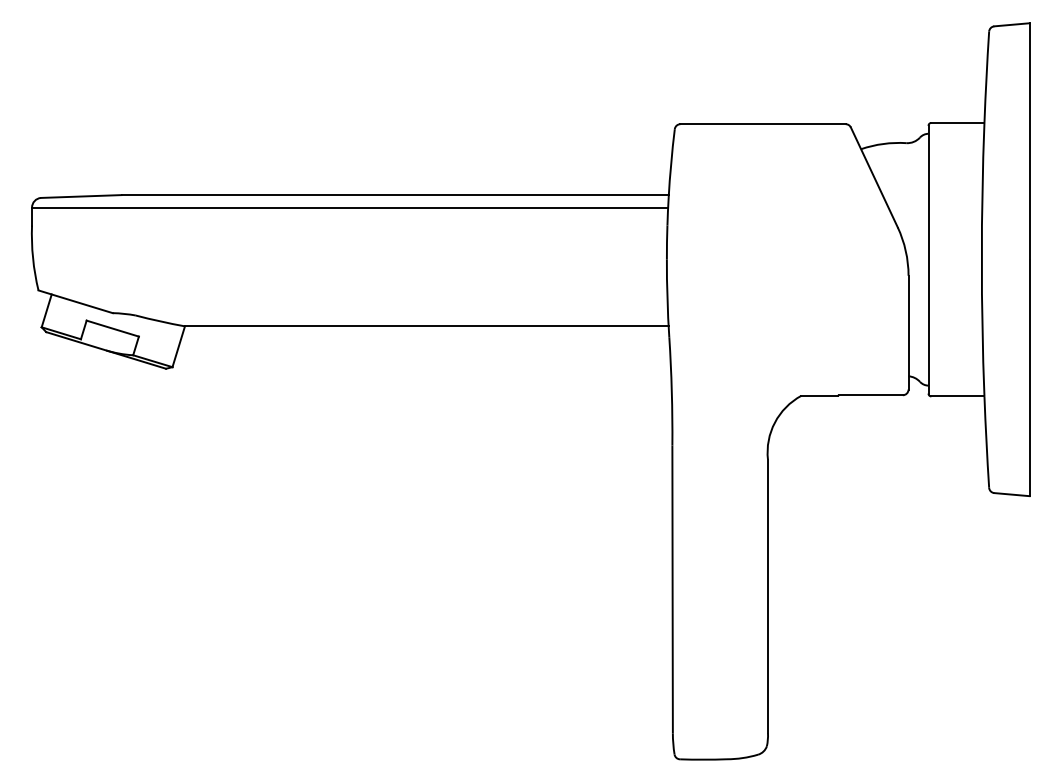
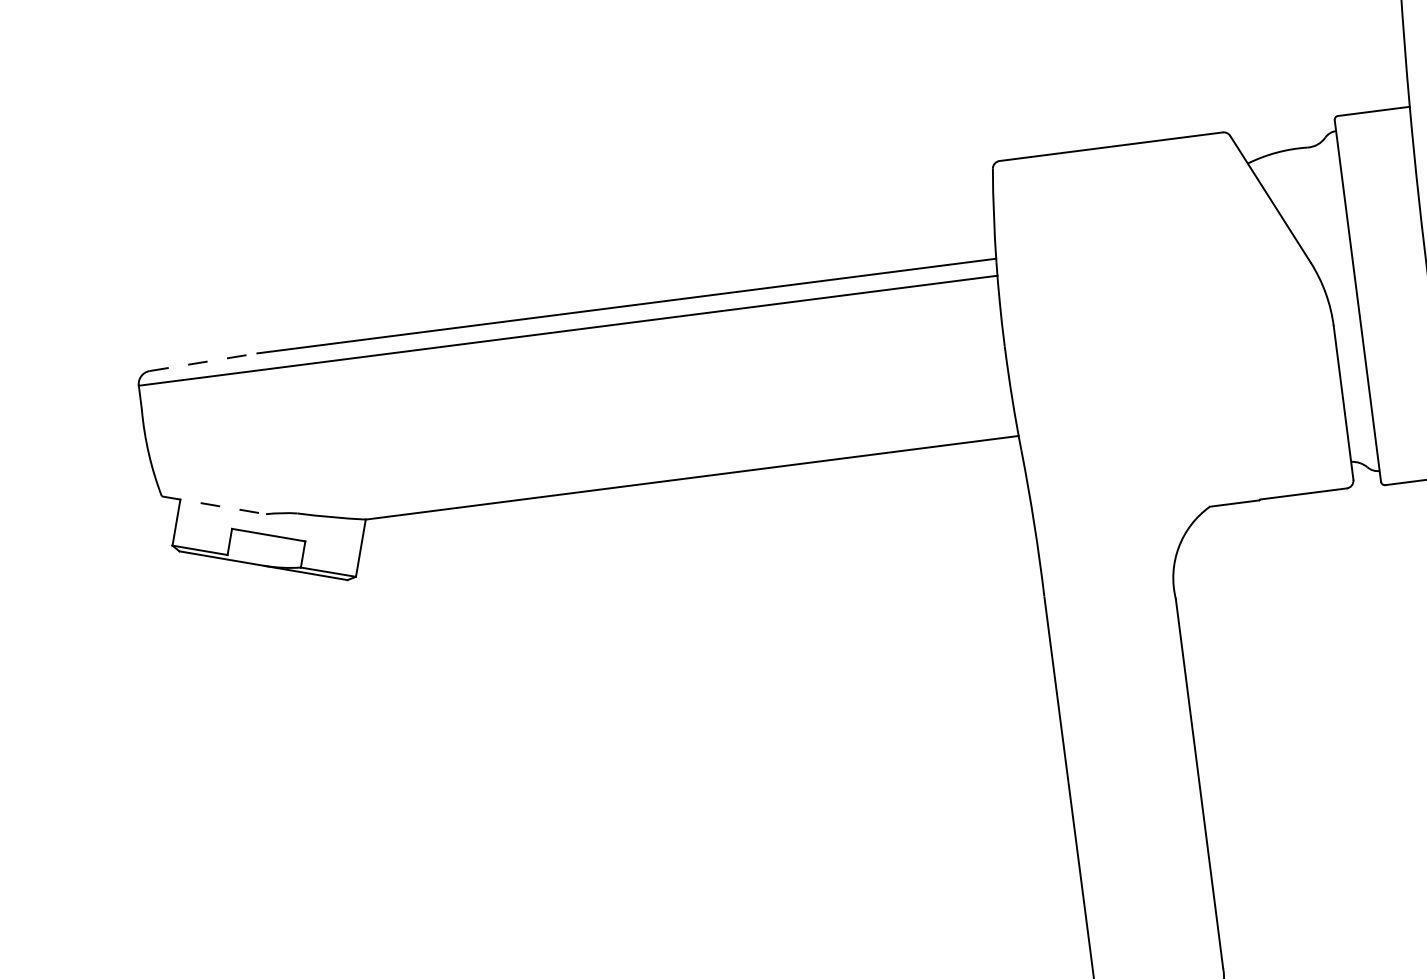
line: (81, 196) -> (203, 362), solid -> dashed
line: (75, 301) -> (213, 504), solid -> dashed

